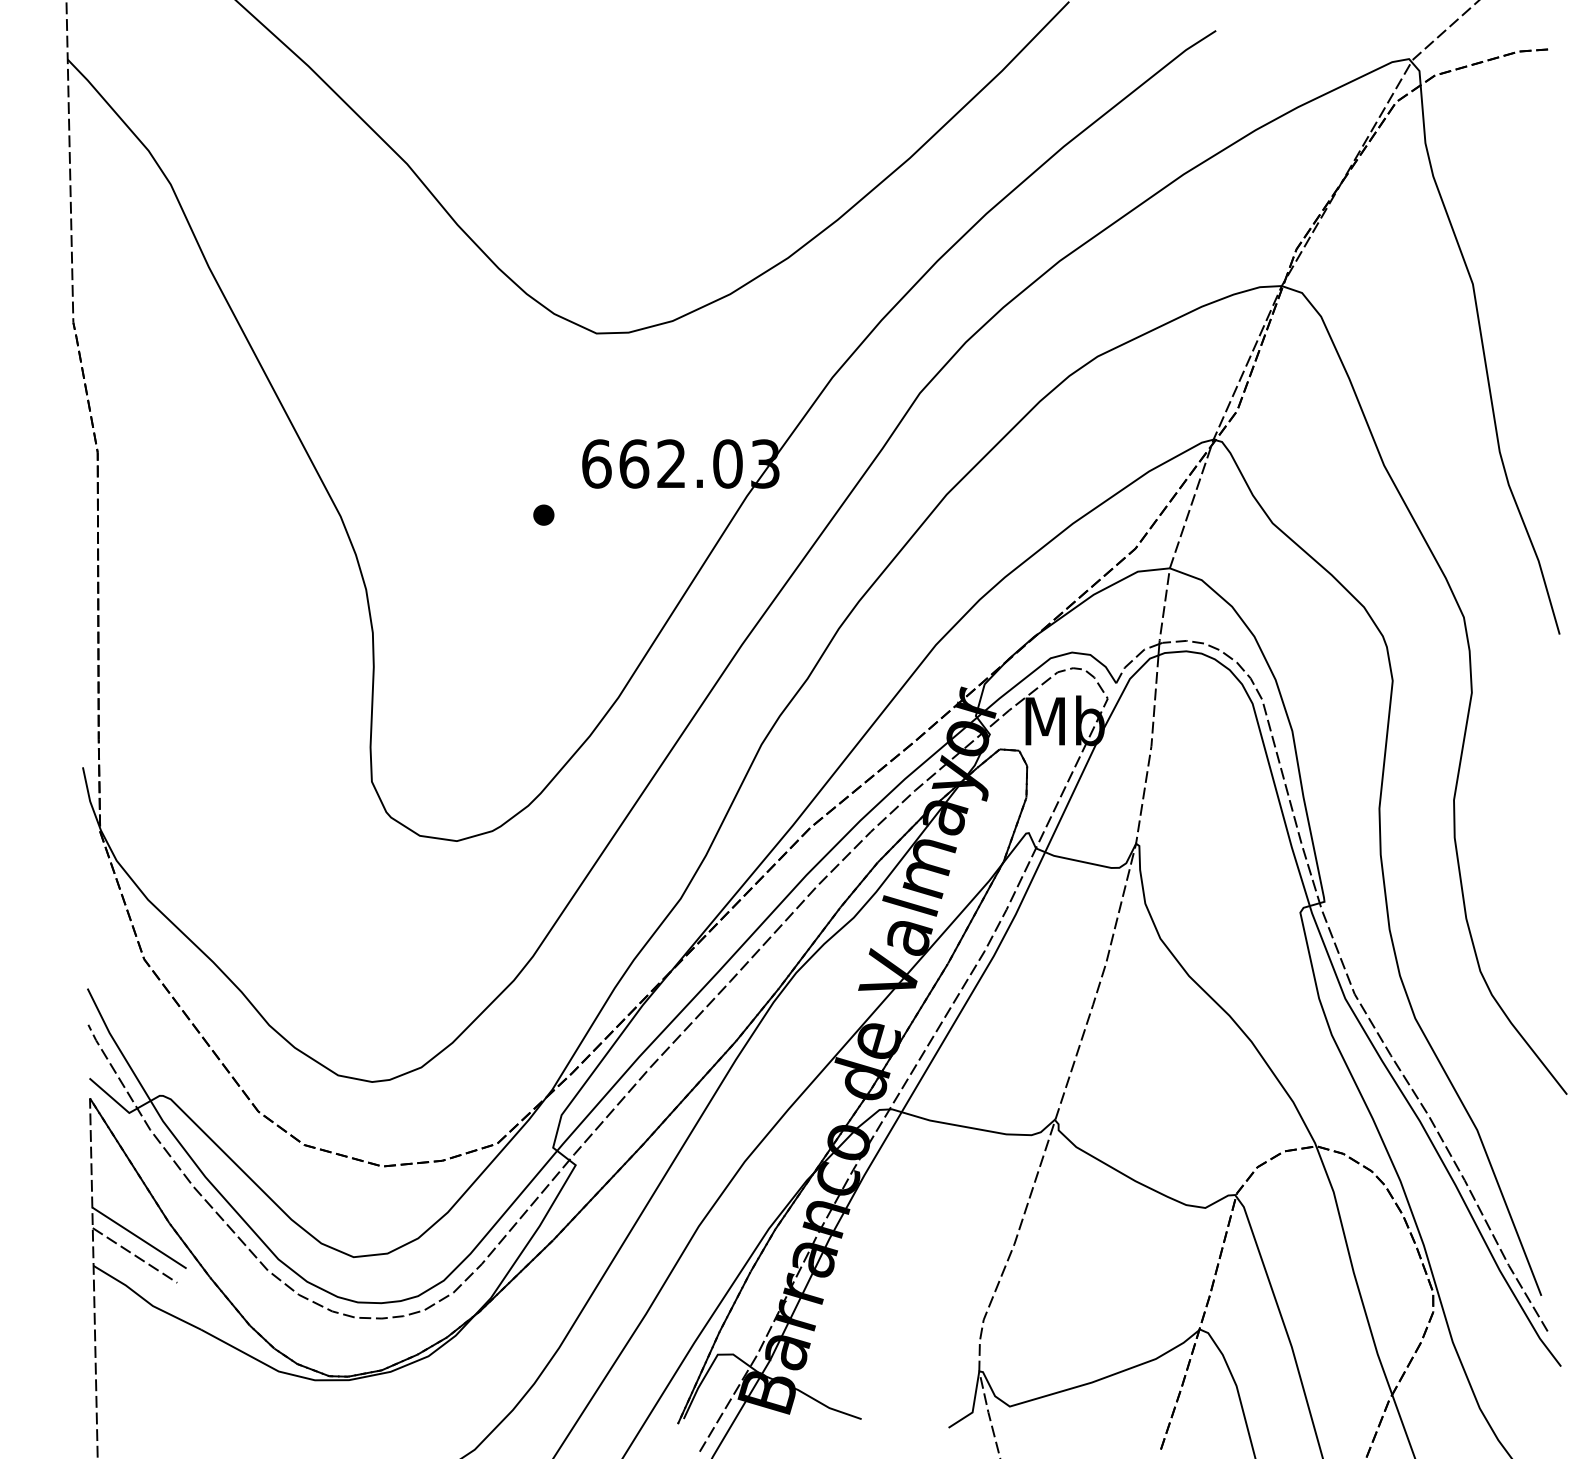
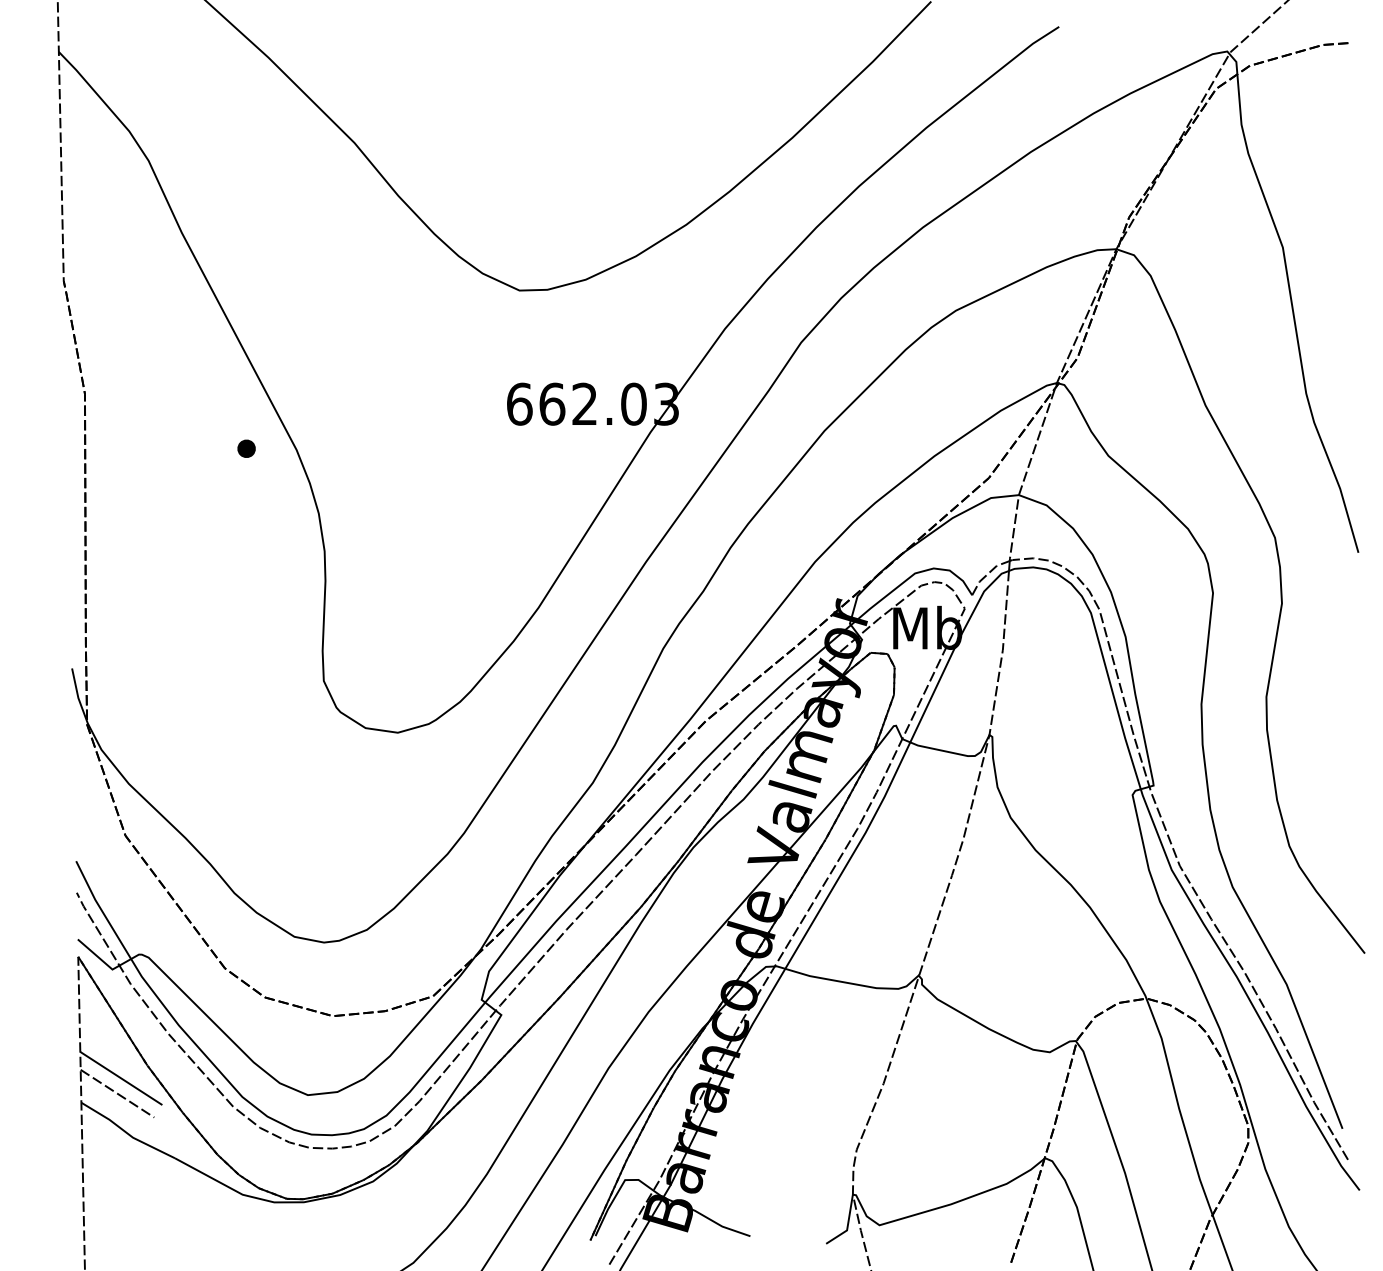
part: (543, 514) -> (246, 448), moved

